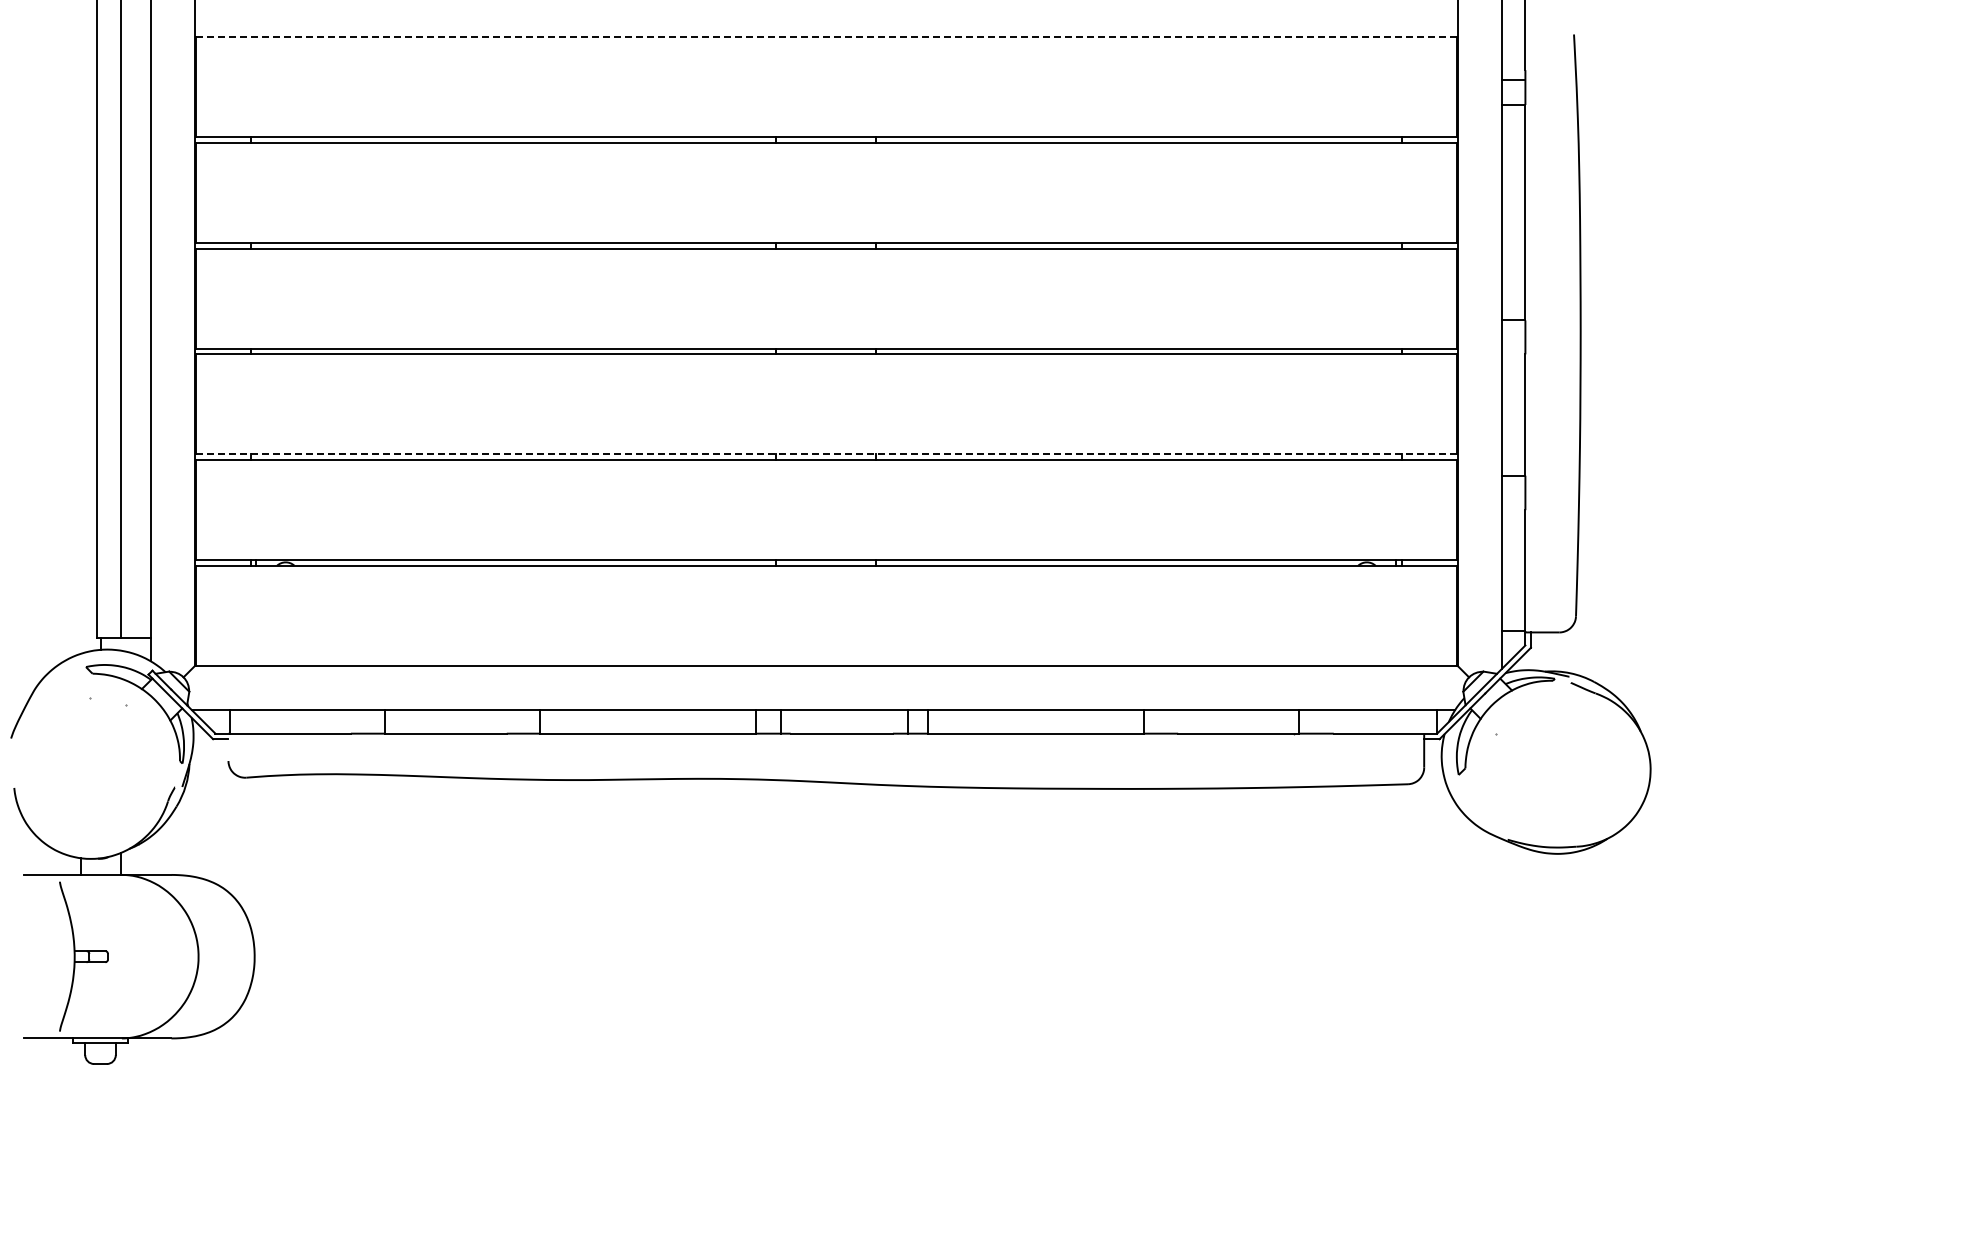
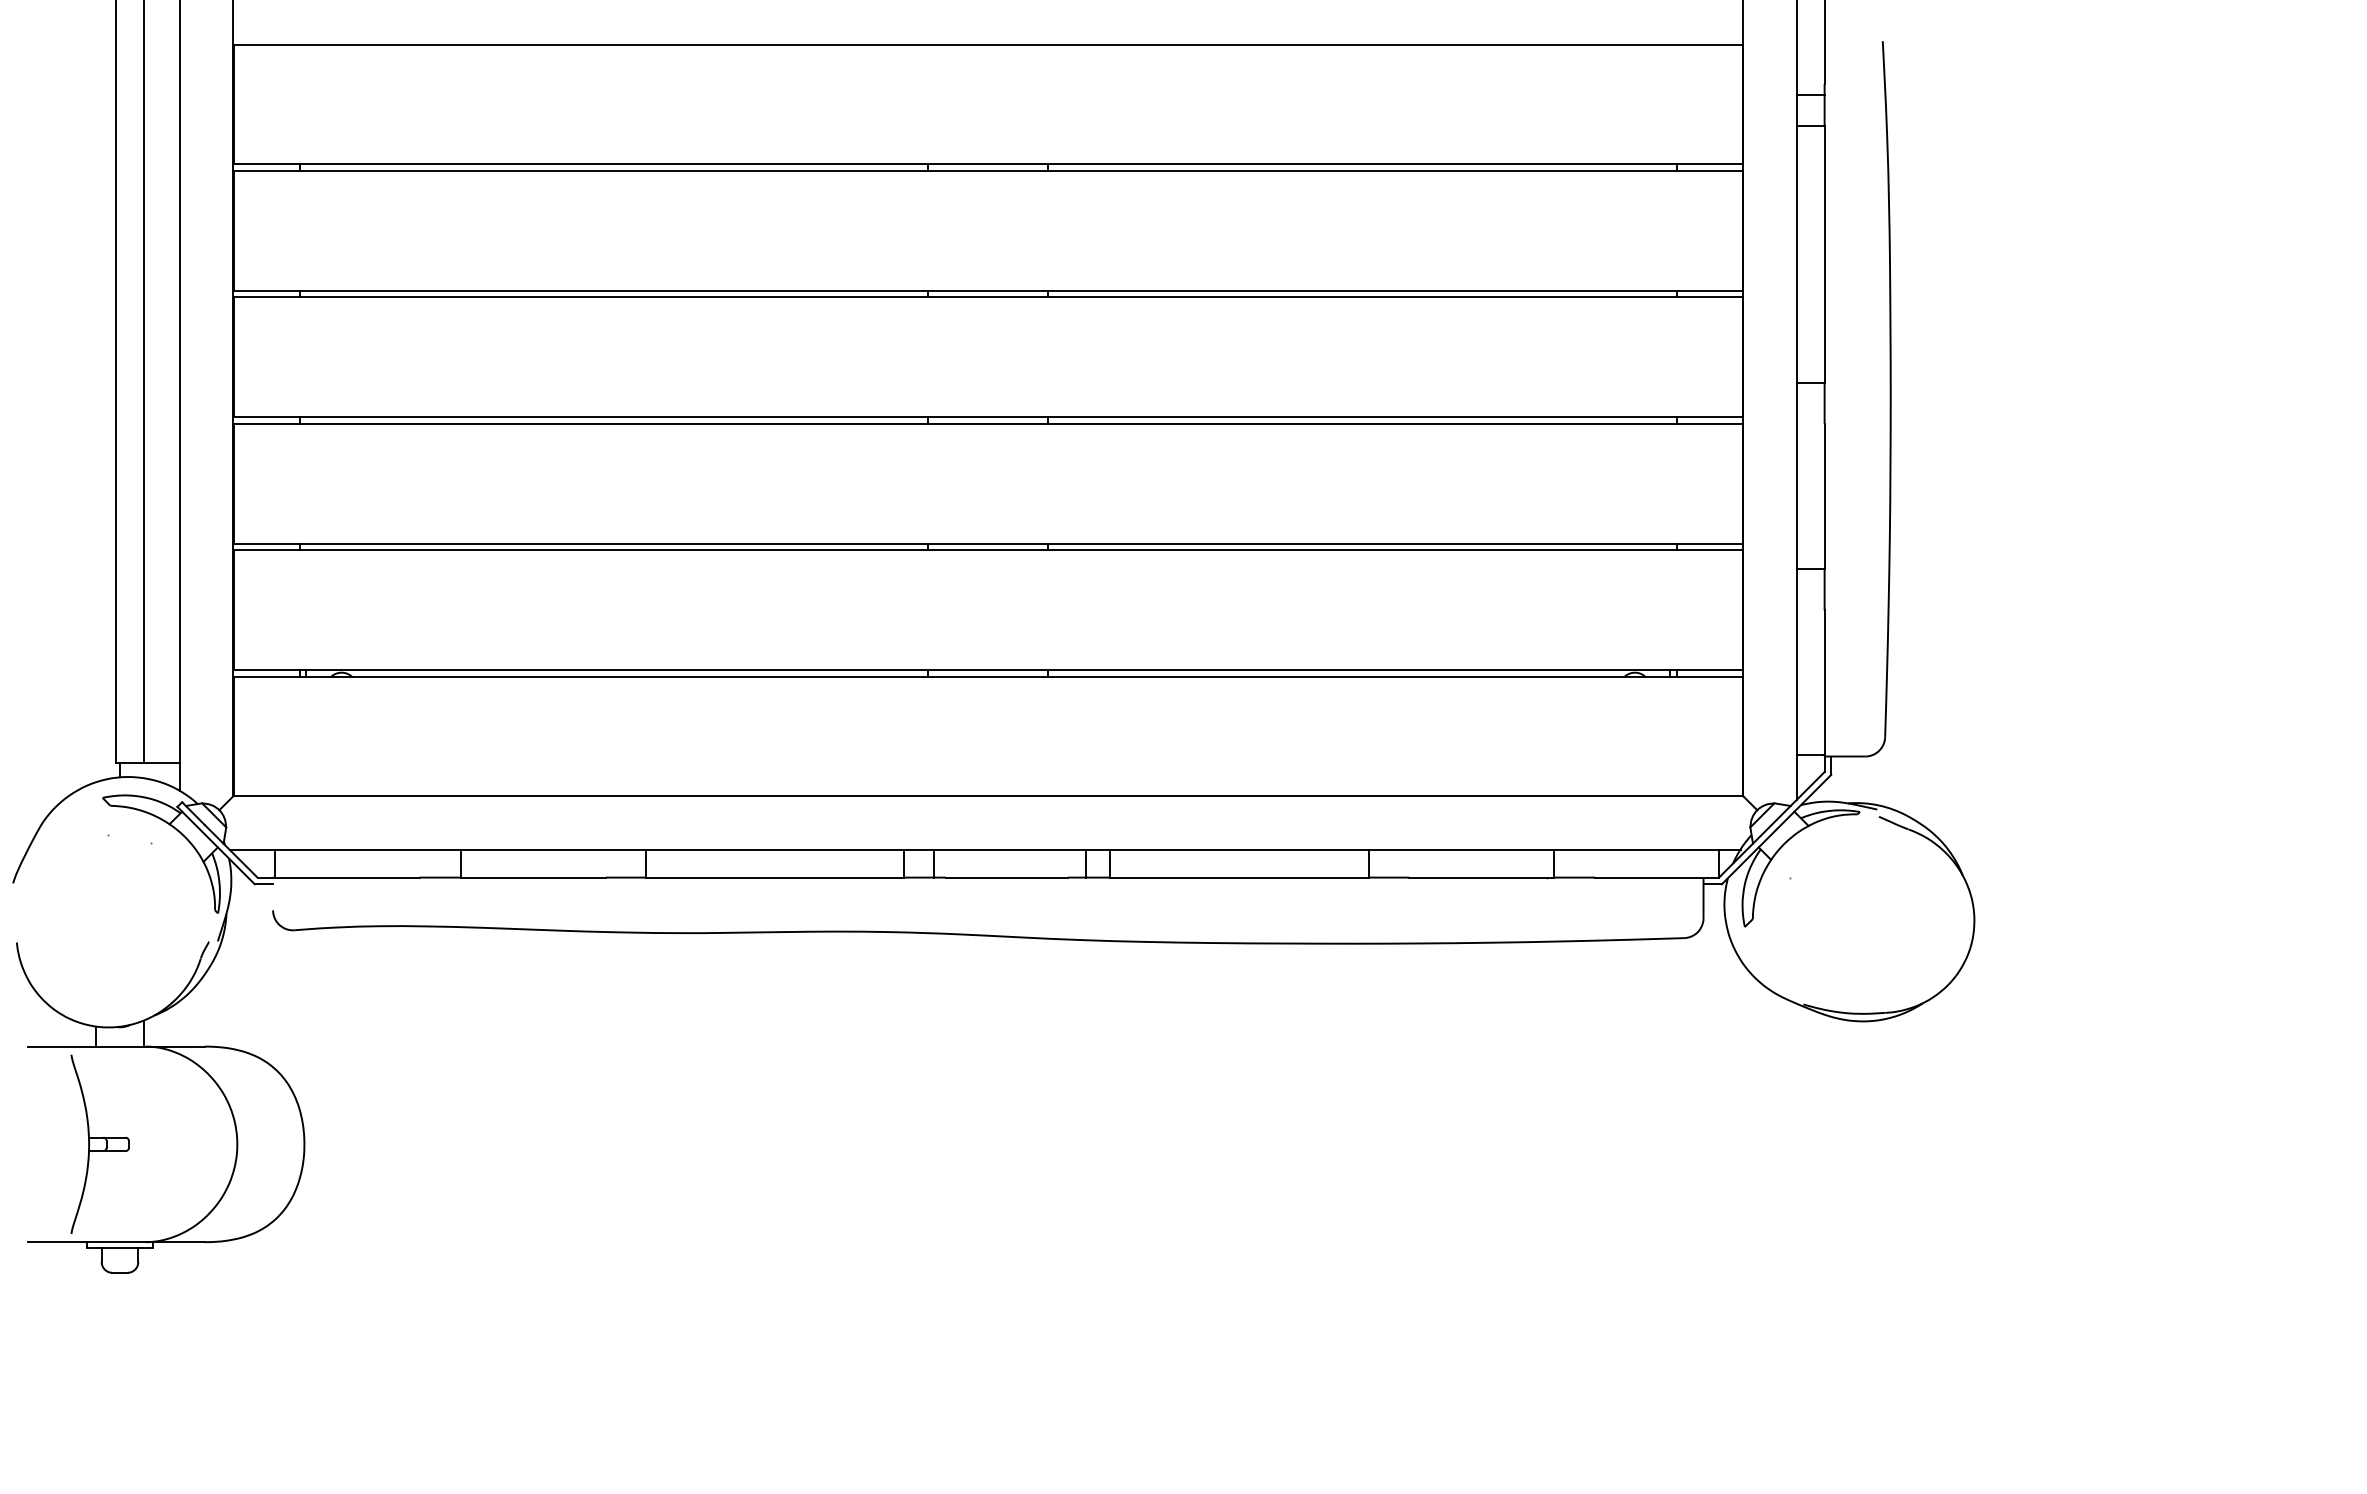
line: (826, 37) -> (988, 44), dashed -> solid
line: (826, 454) -> (988, 543), dashed -> solid

